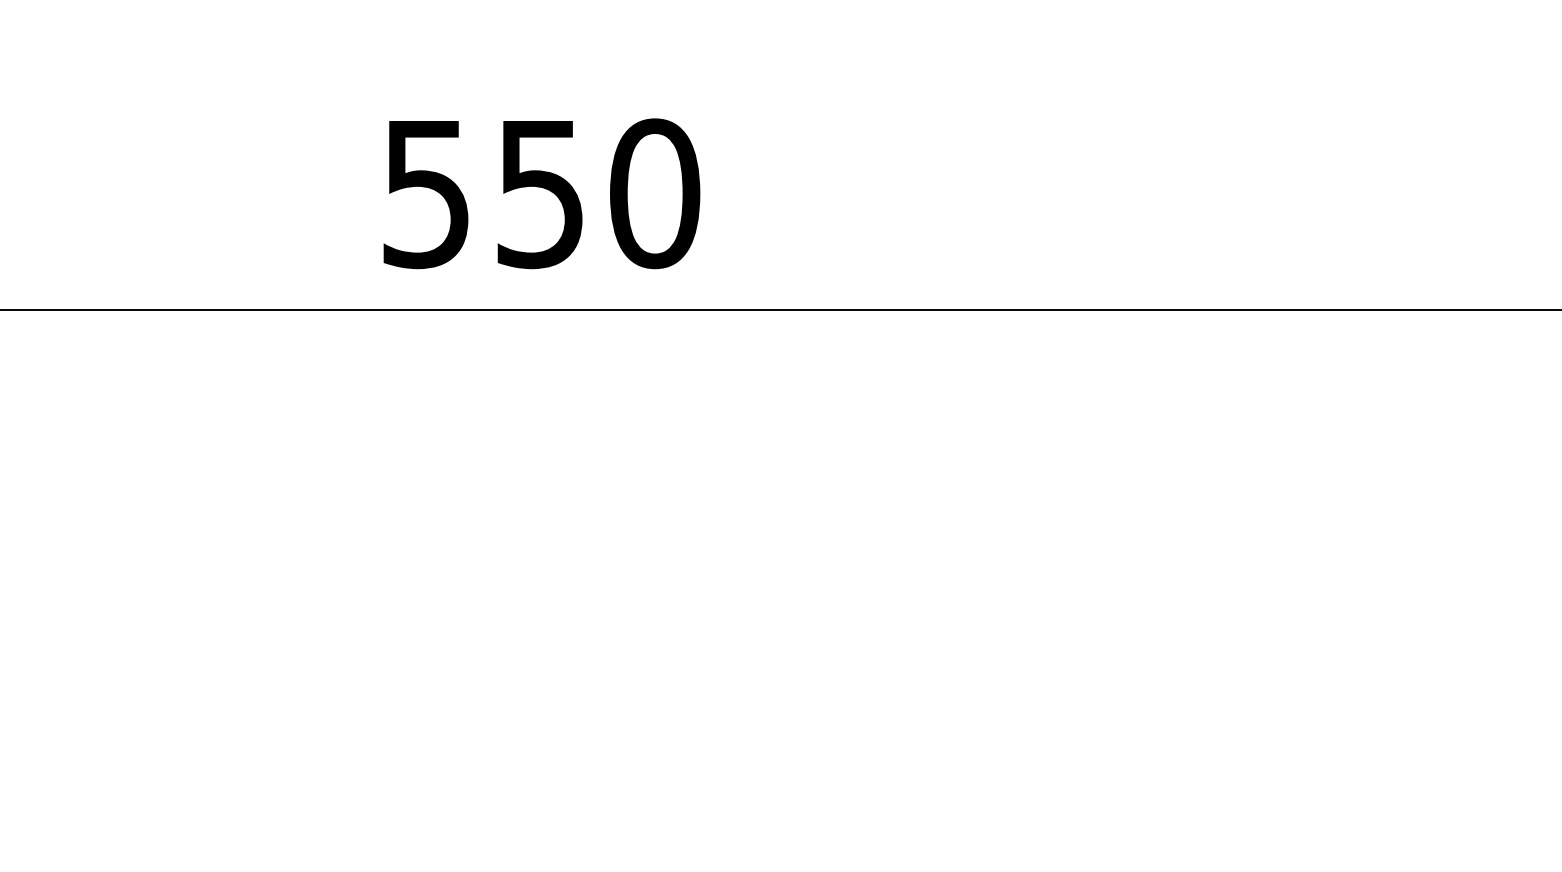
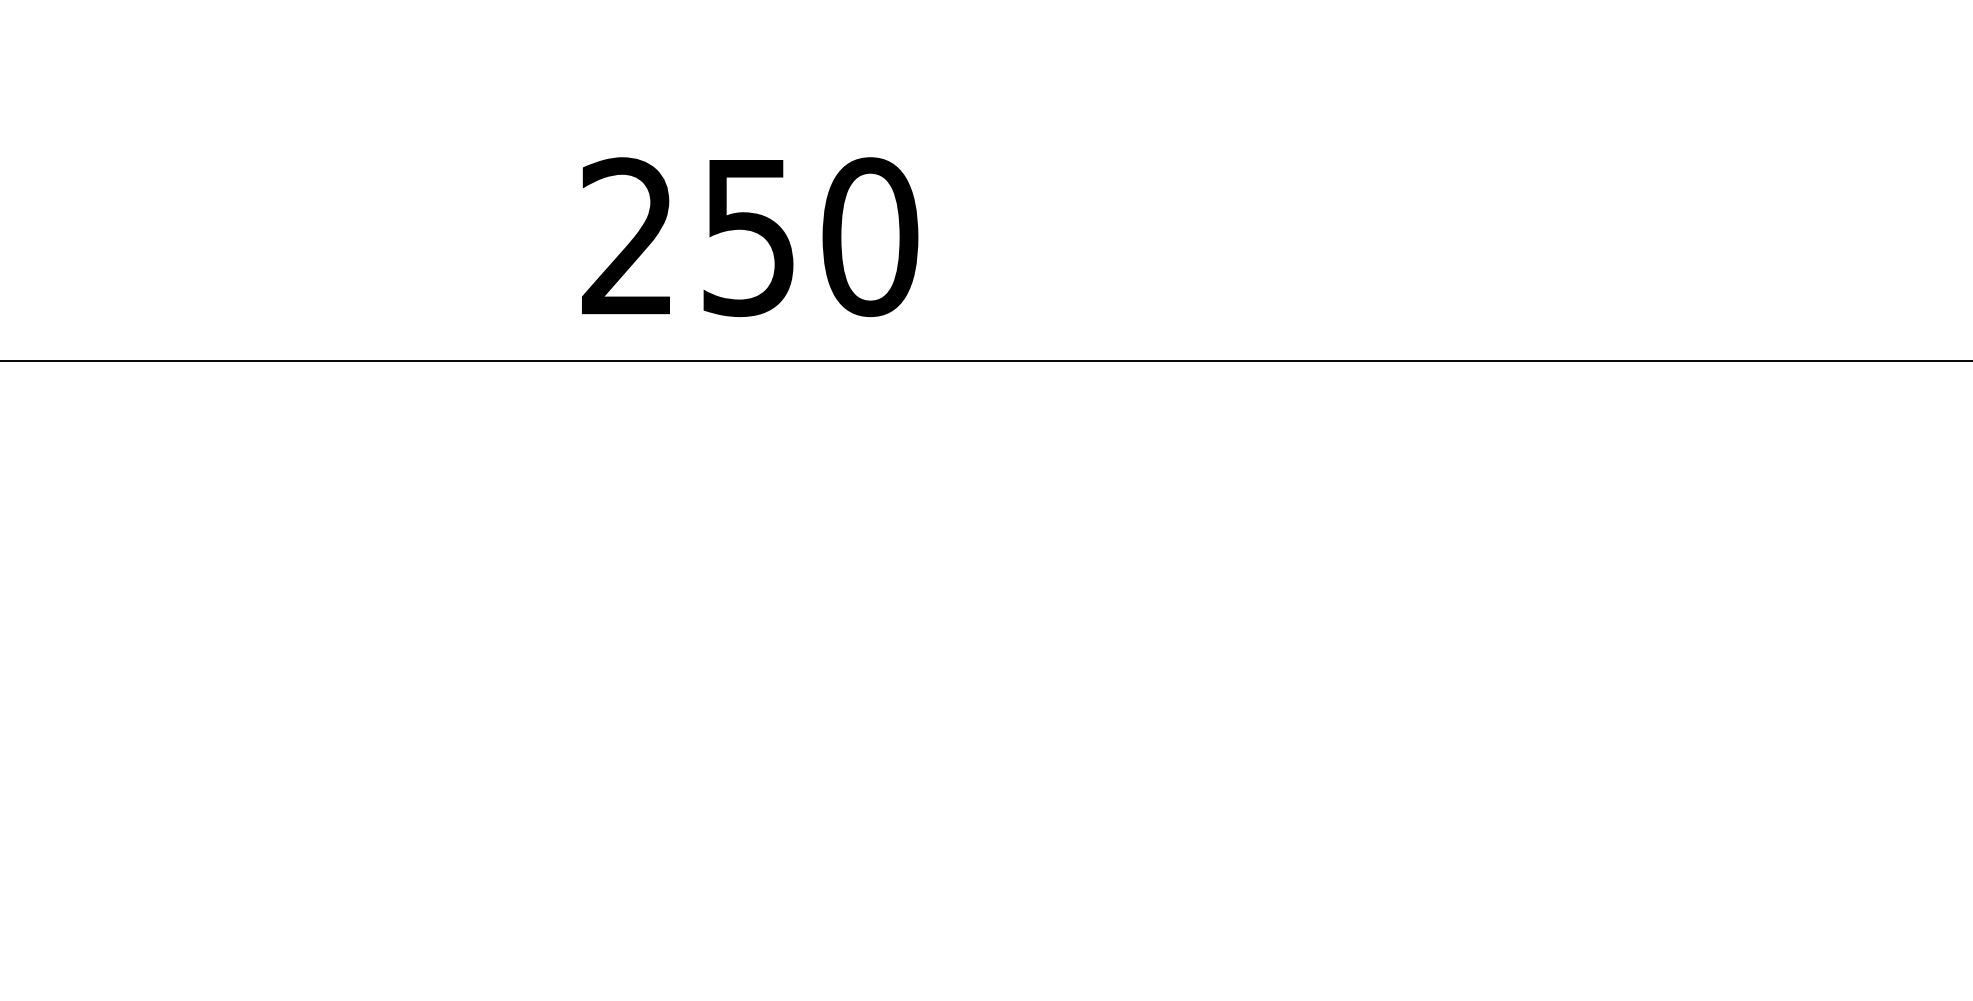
text: (425, 194) -> (627, 237), 550 -> 250

